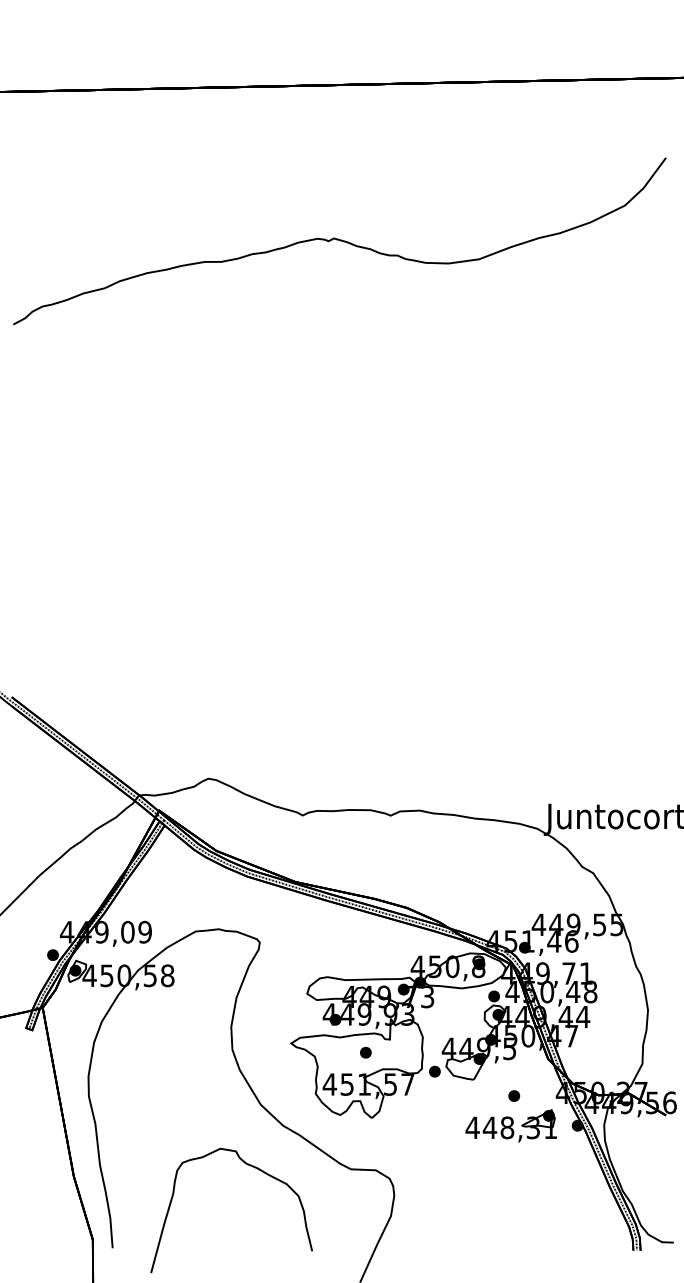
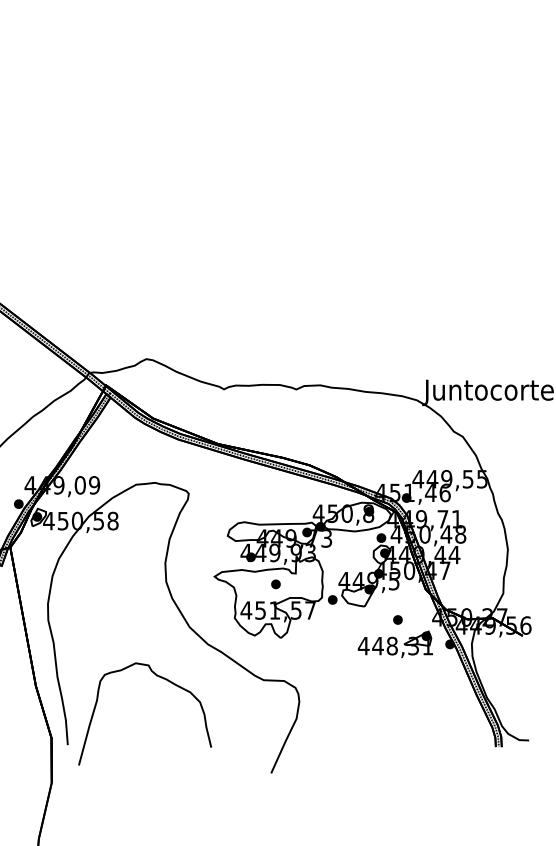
part: (247, 1165) -> (158, 677), moved

